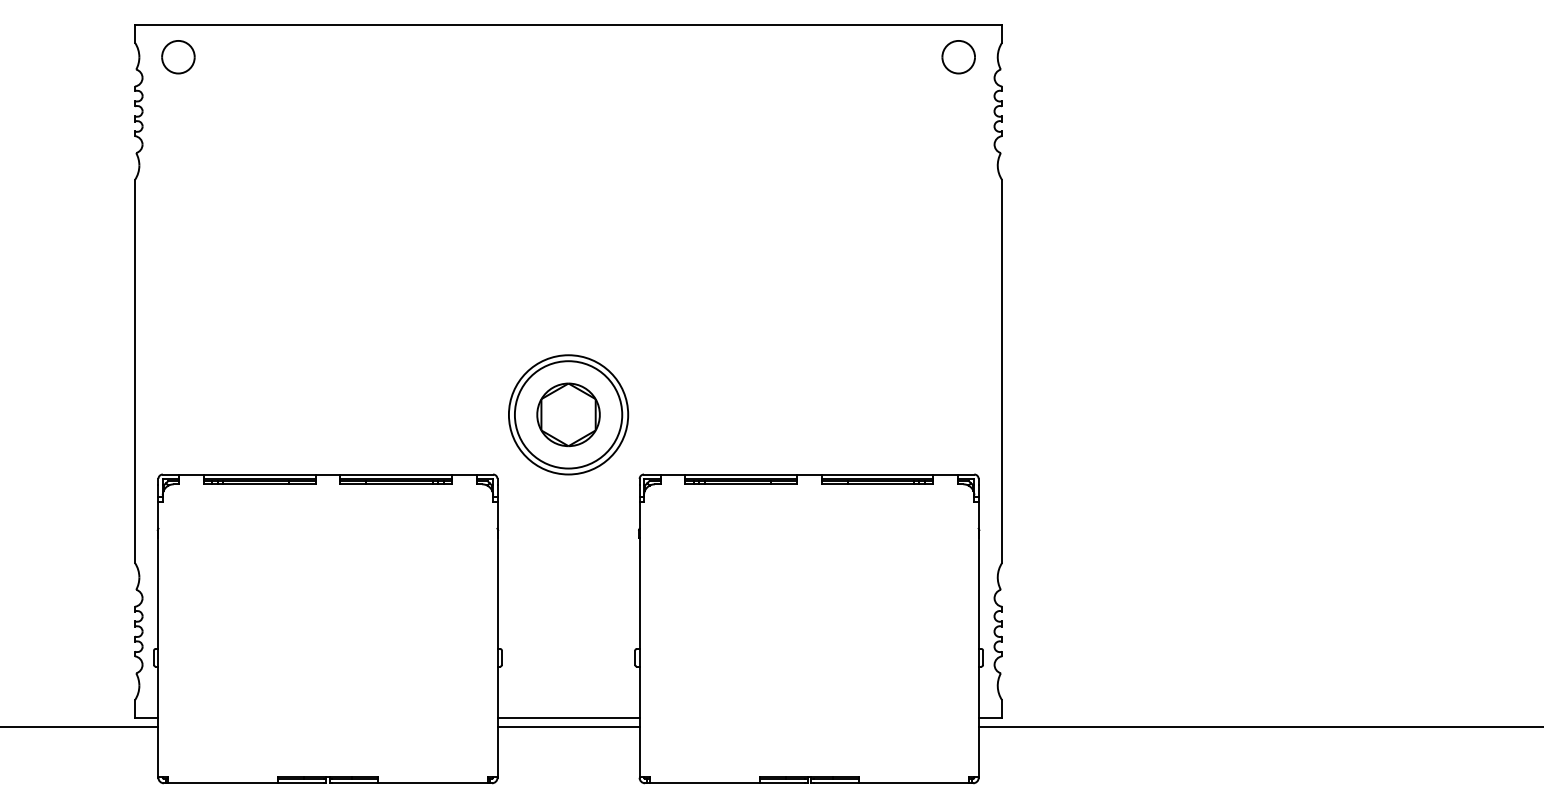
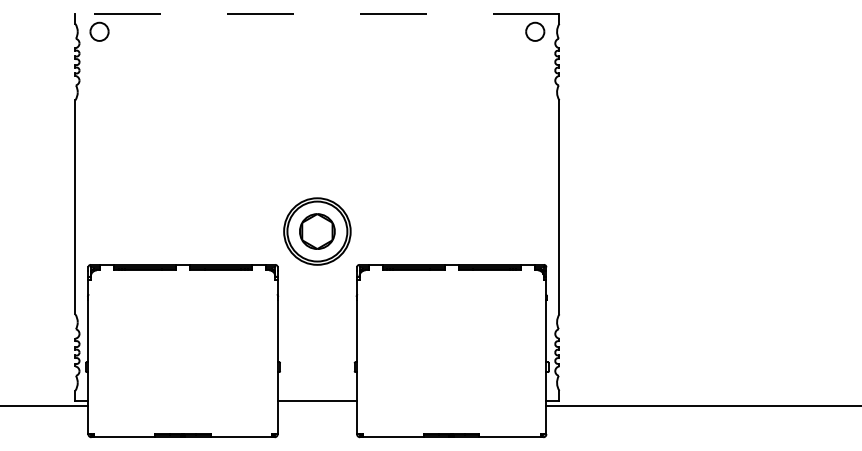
line: (566, 24) -> (316, 13), solid -> dashed
line: (568, 726) -> (317, 405), removed

